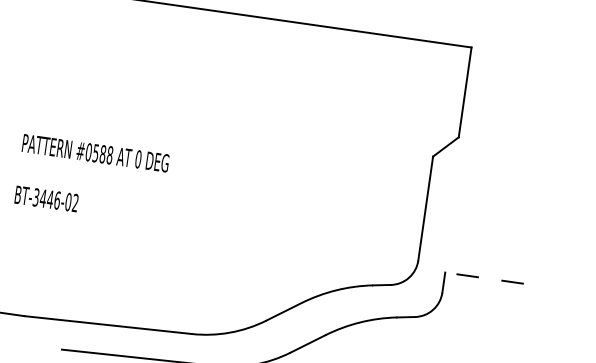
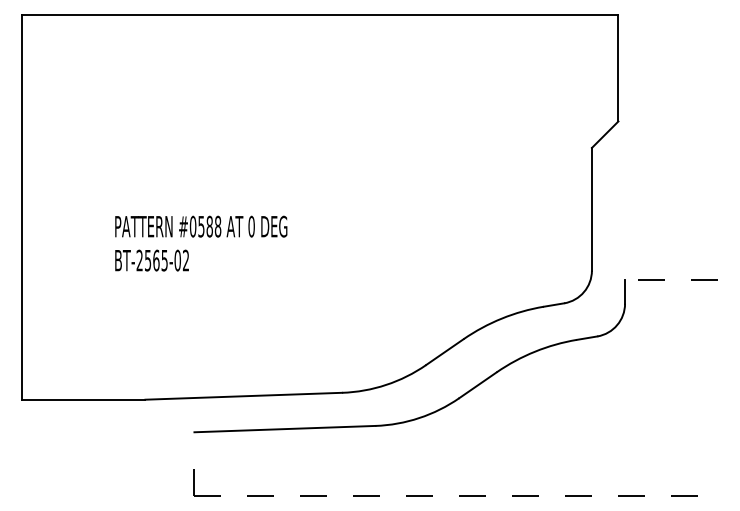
text: (95, 153) -> (201, 226), moved
text: (46, 198) -> (151, 260), BT-3446-02 -> BT-2565-02

